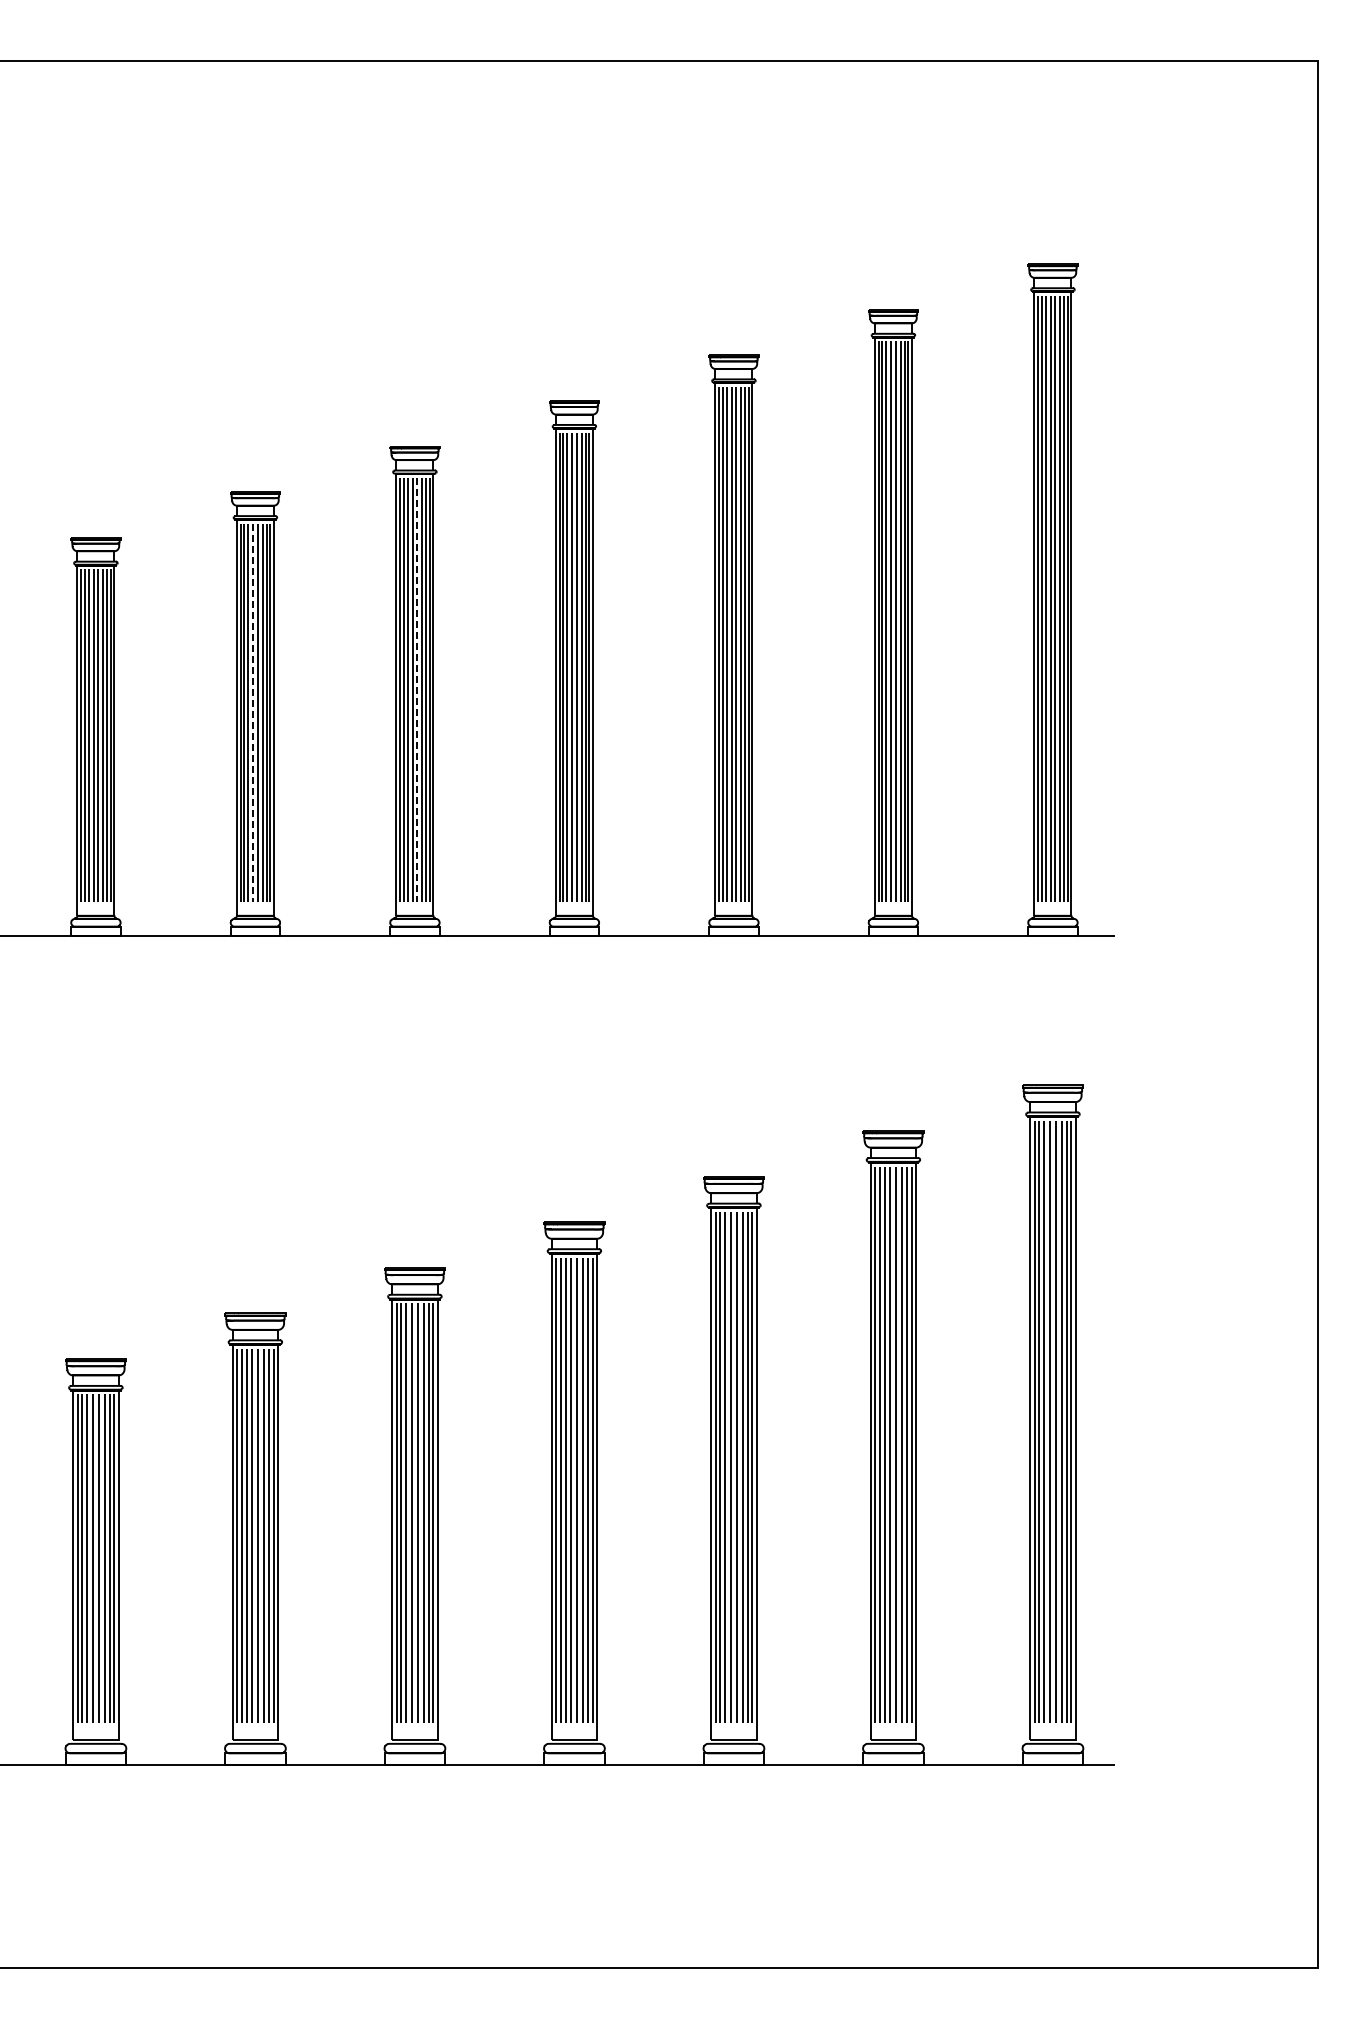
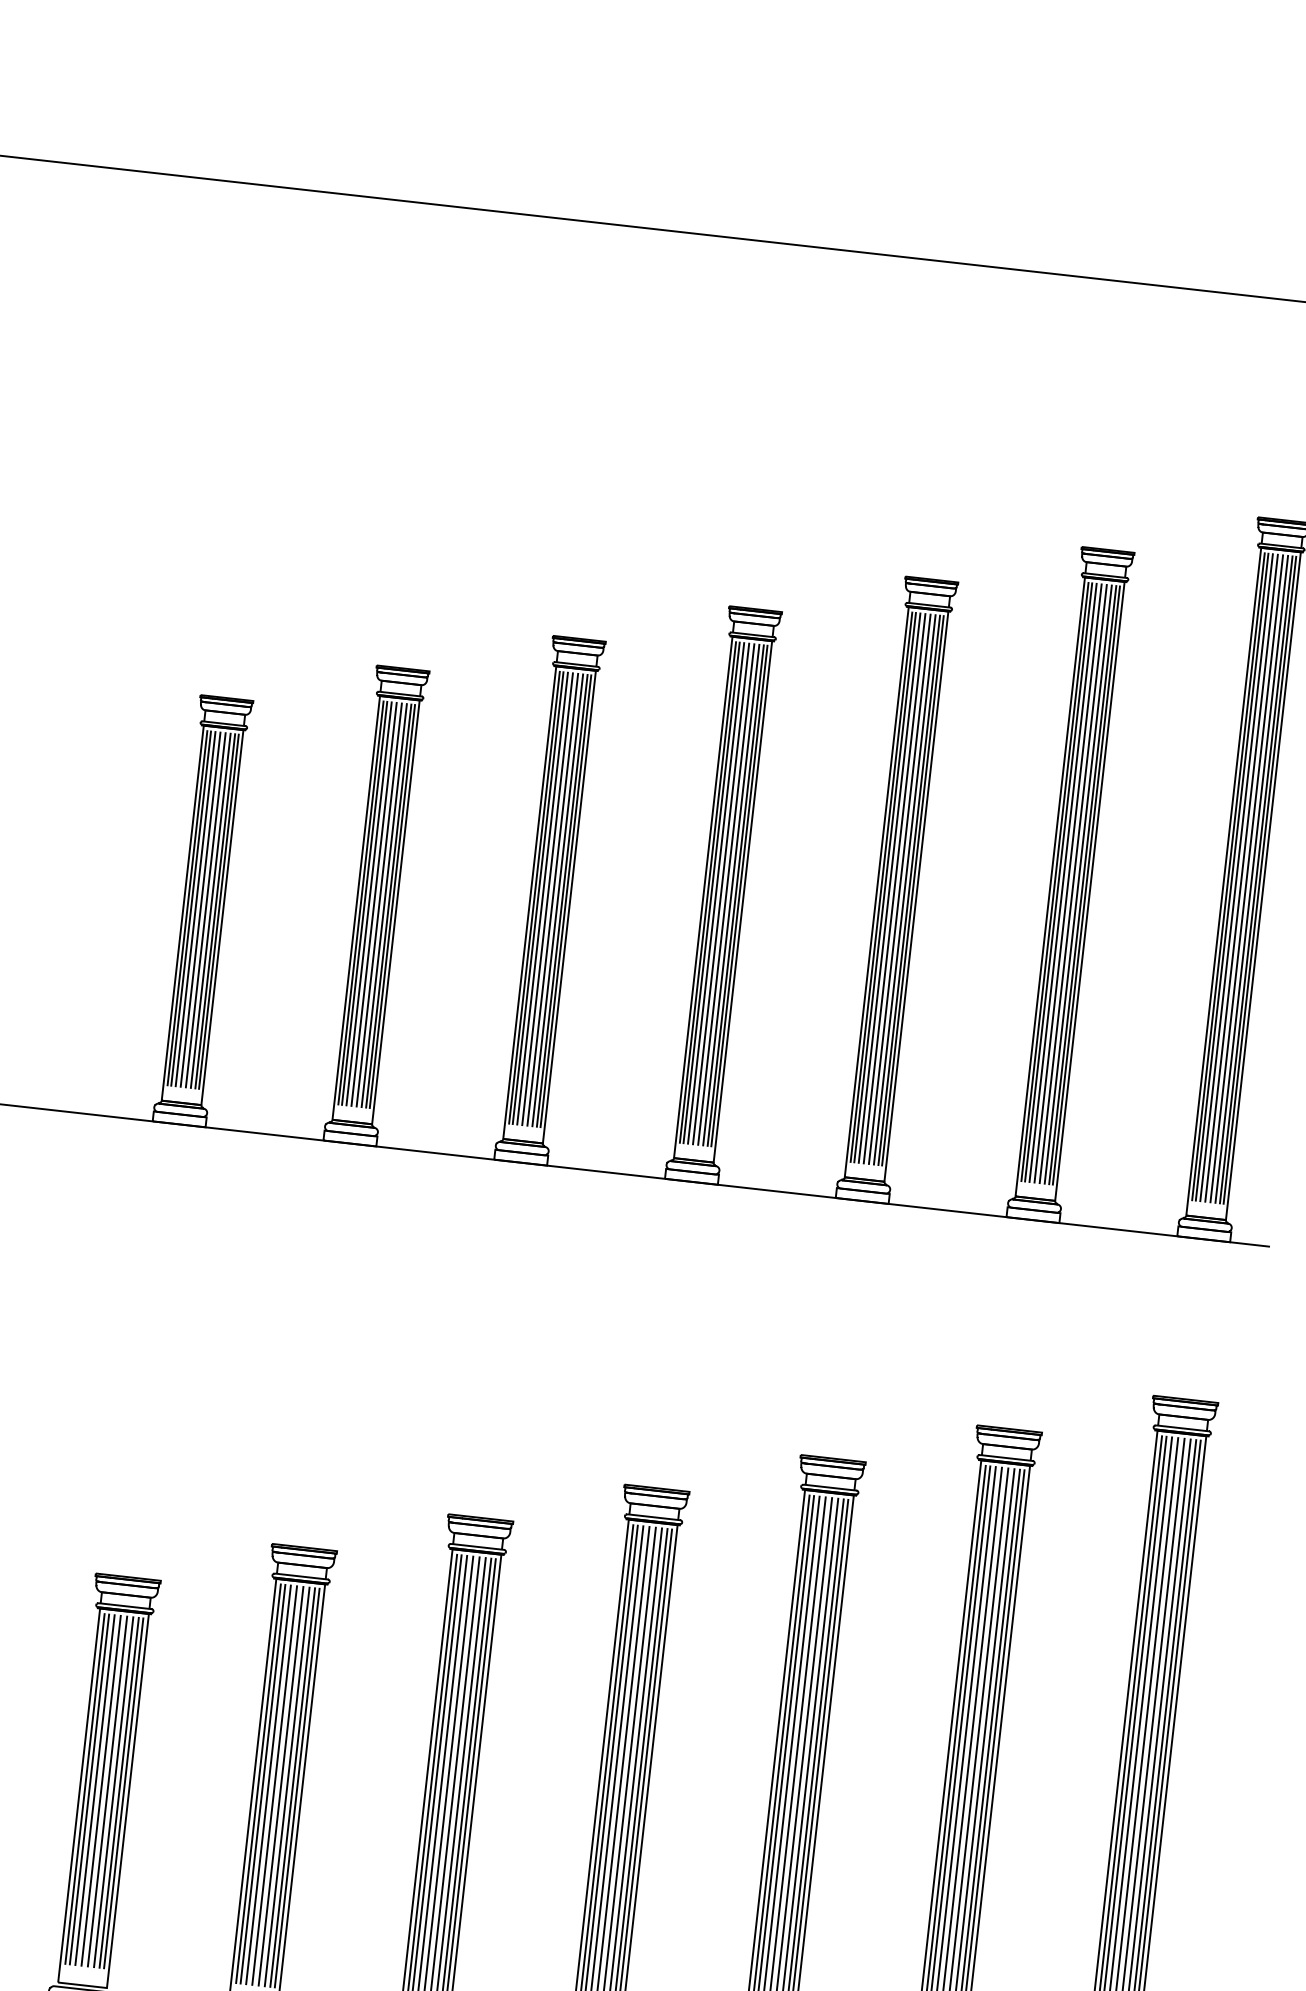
line: (417, 690) -> (552, 900), dashed -> solid
line: (253, 713) -> (374, 905), dashed -> solid

